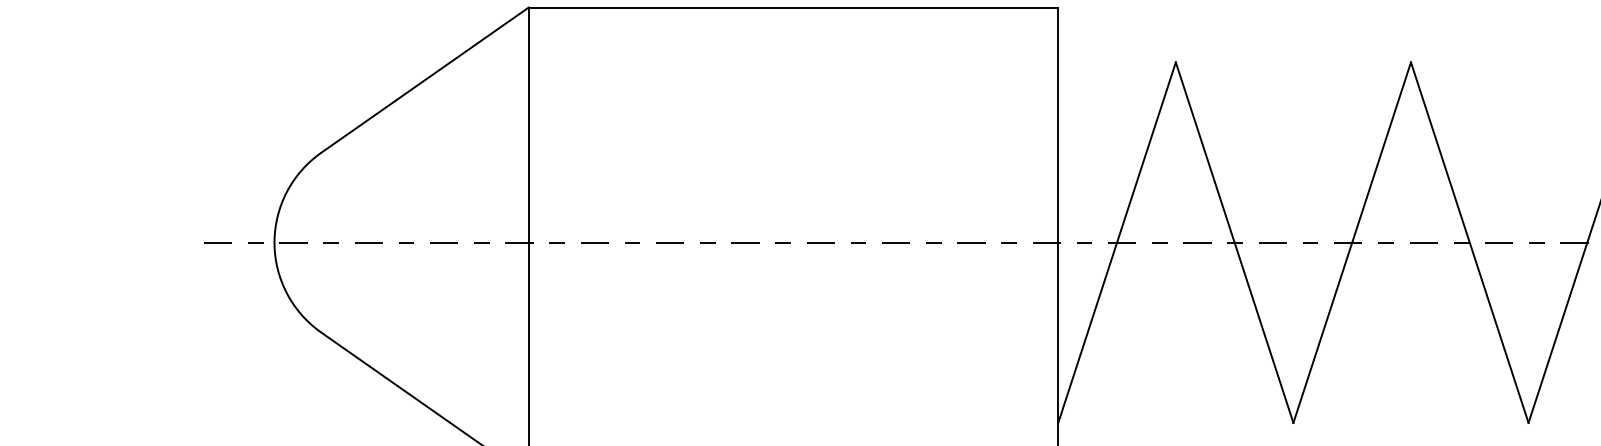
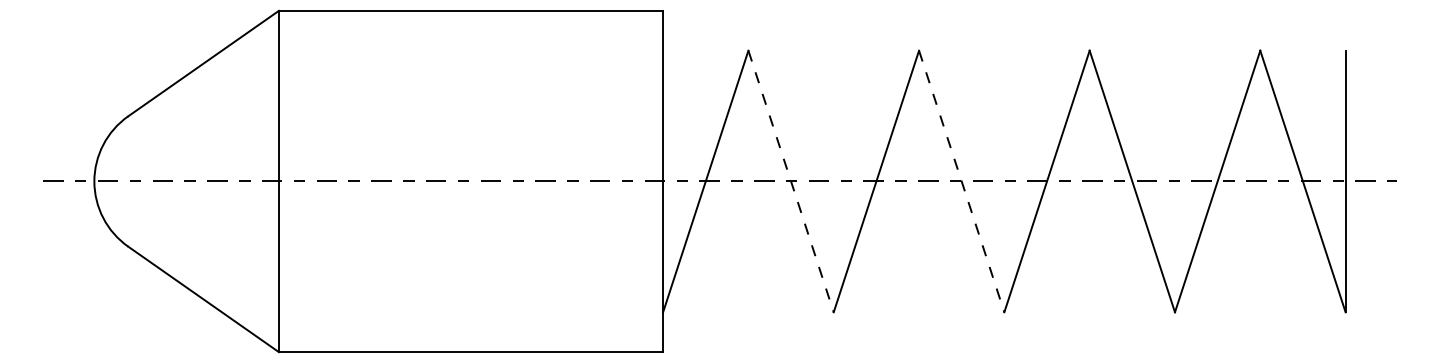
line: (1235, 242) -> (791, 181), solid -> dashed
line: (1469, 242) -> (961, 181), solid -> dashed

